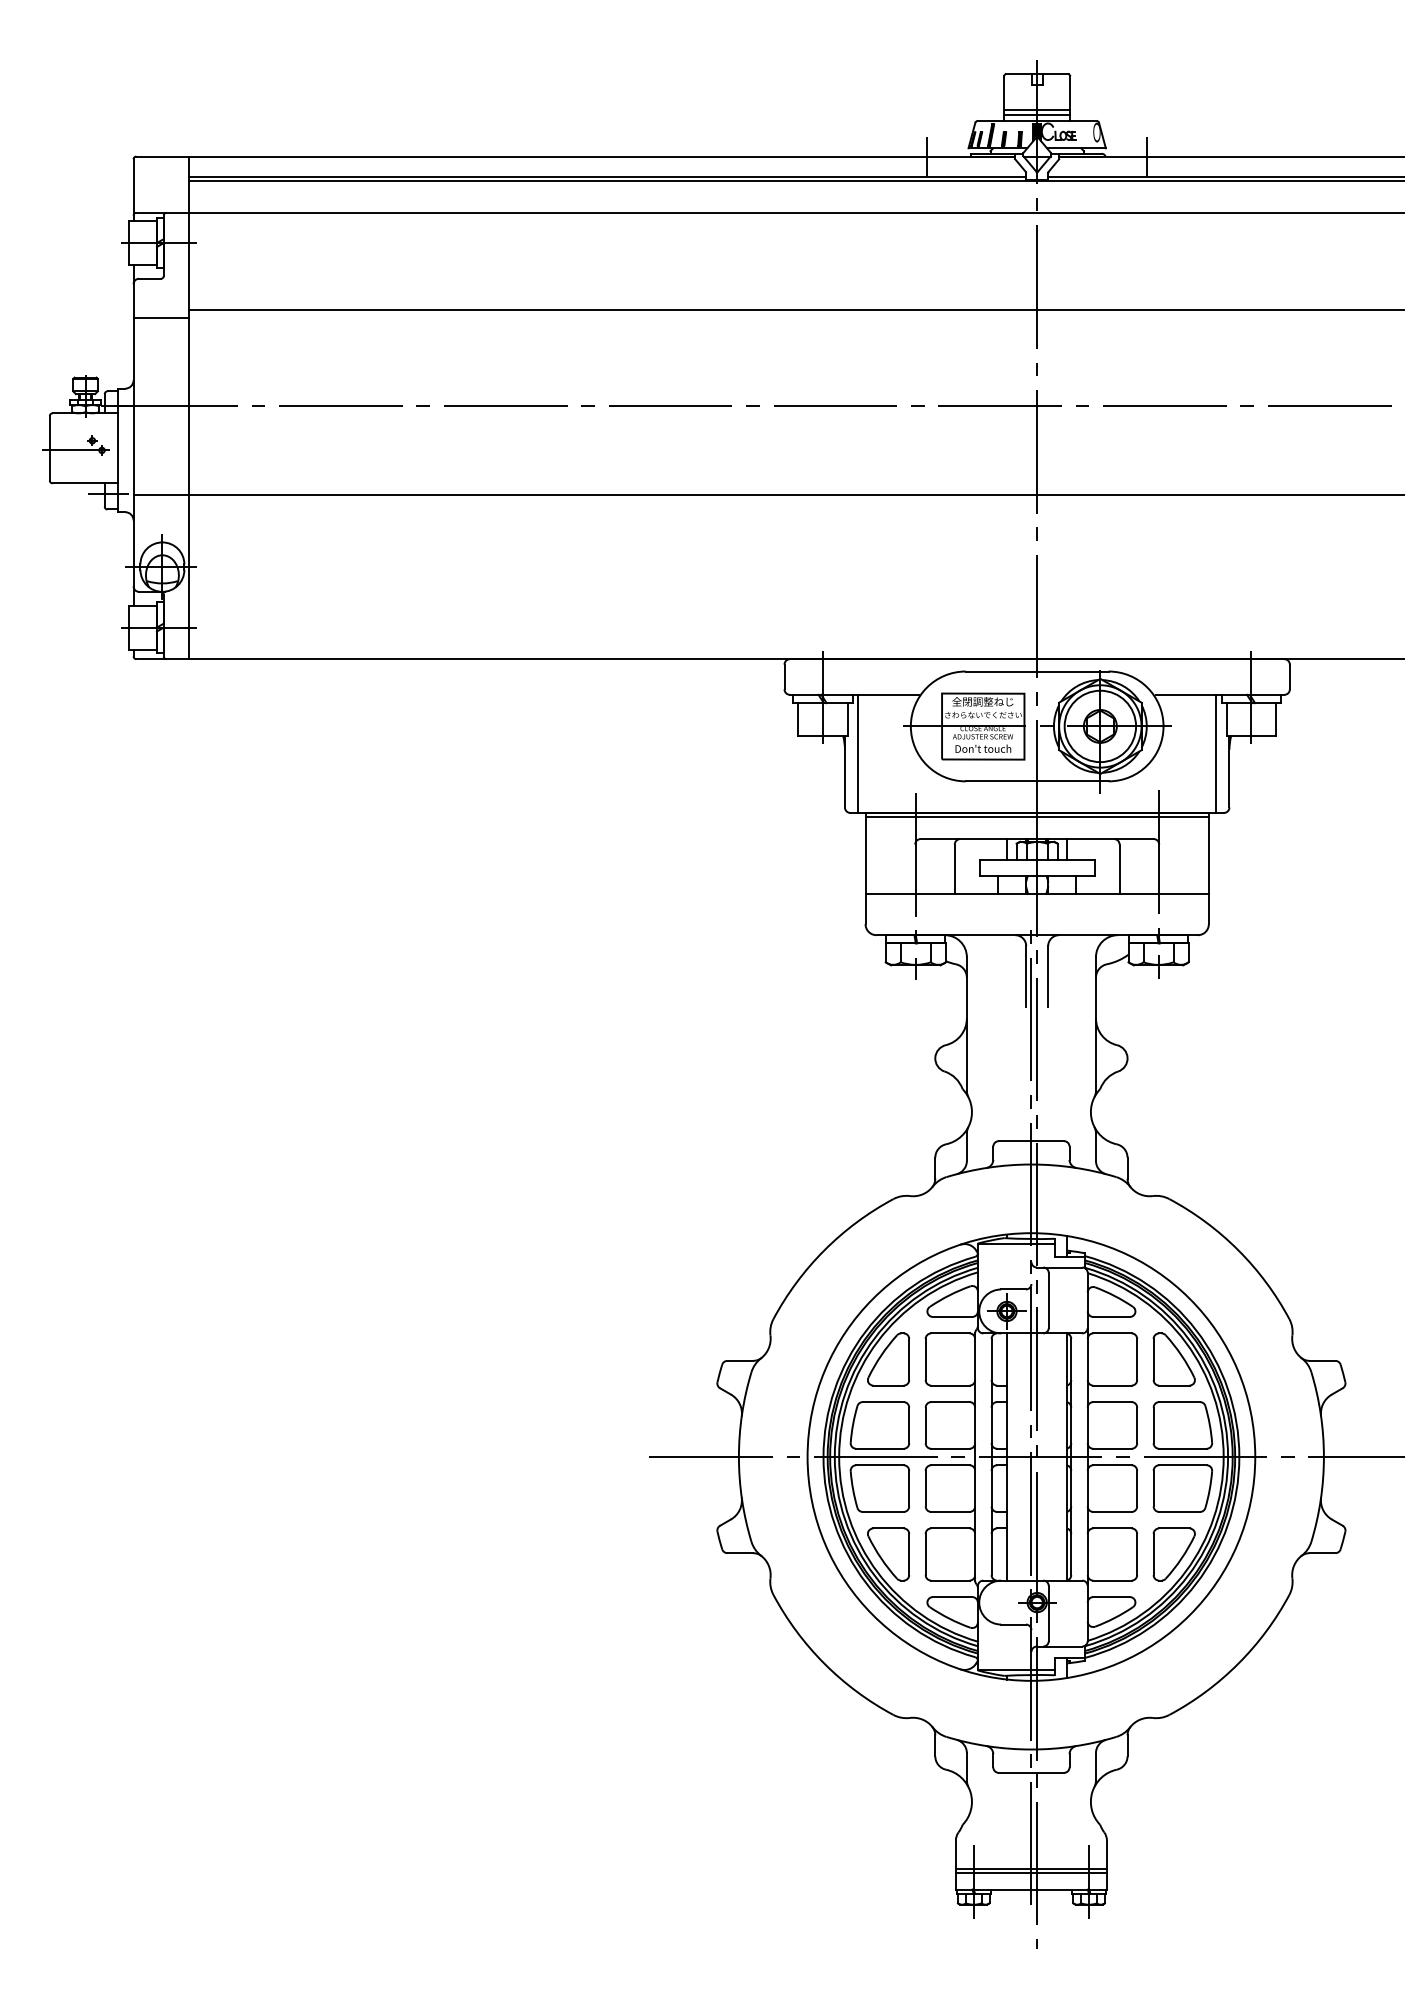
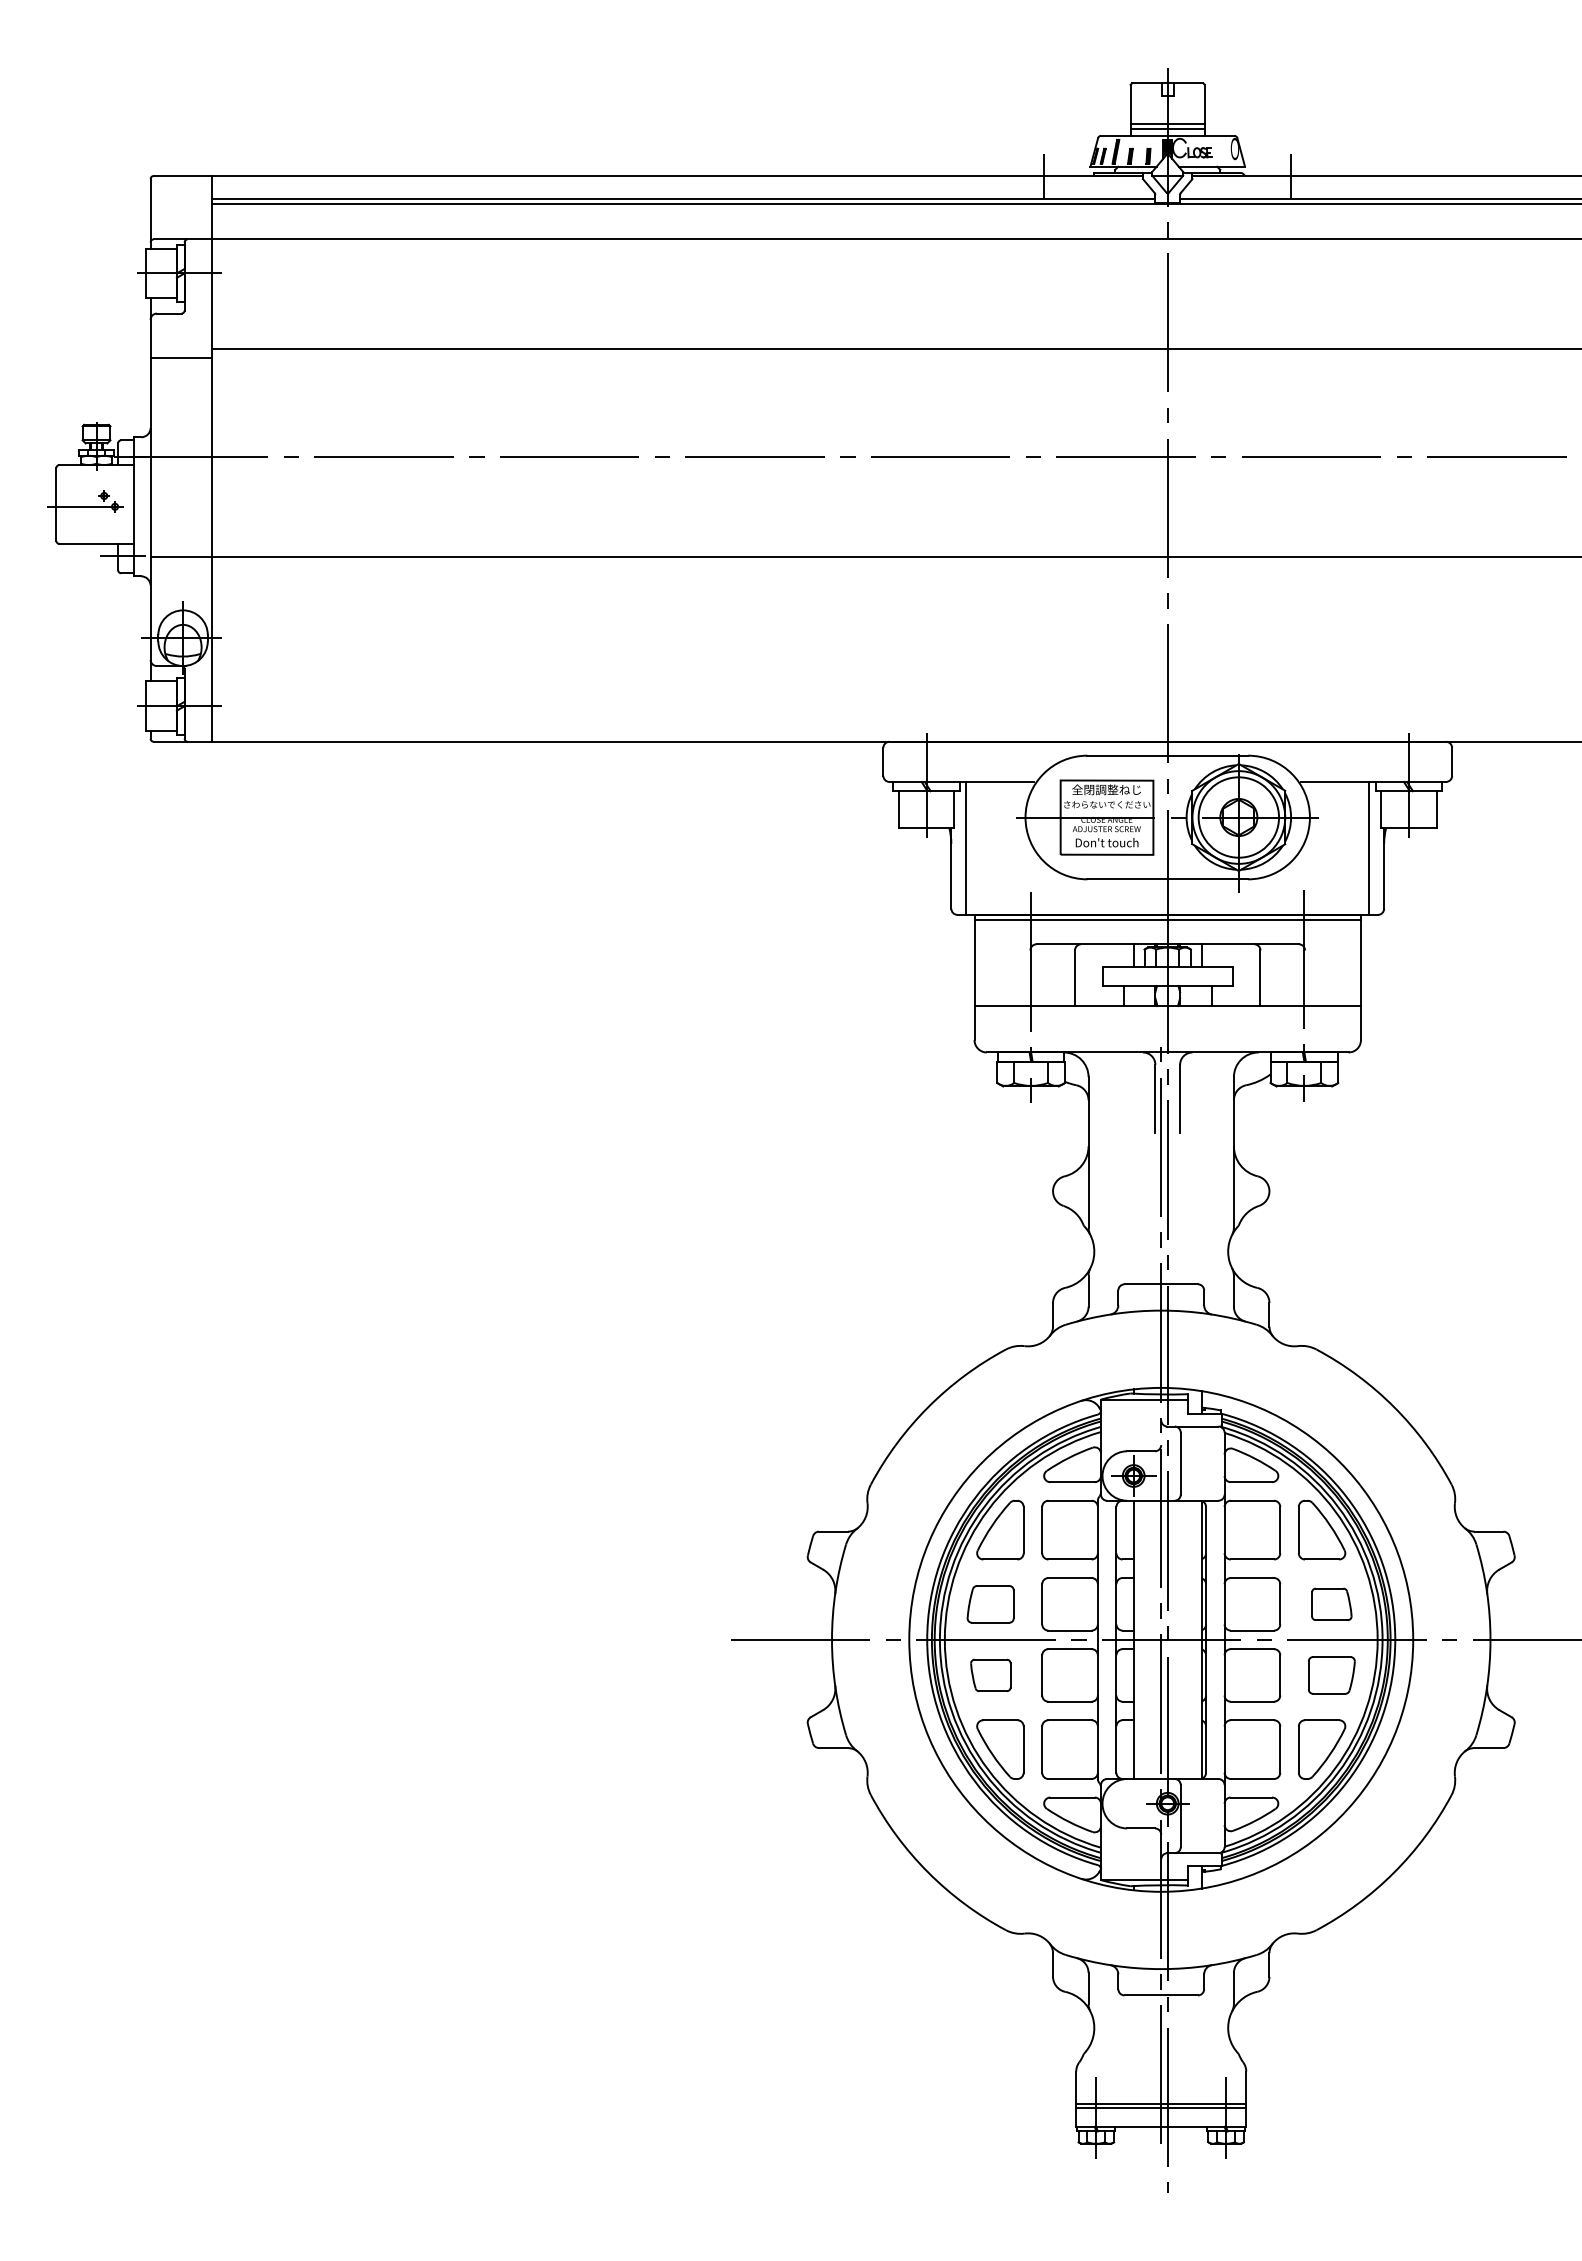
part: (879, 1425) -> (990, 1604), size x0.7
part: (1182, 1425) -> (1331, 1604), size x0.6
part: (879, 1488) -> (990, 1675), size x0.6
part: (1182, 1488) -> (1331, 1675), size x0.7

